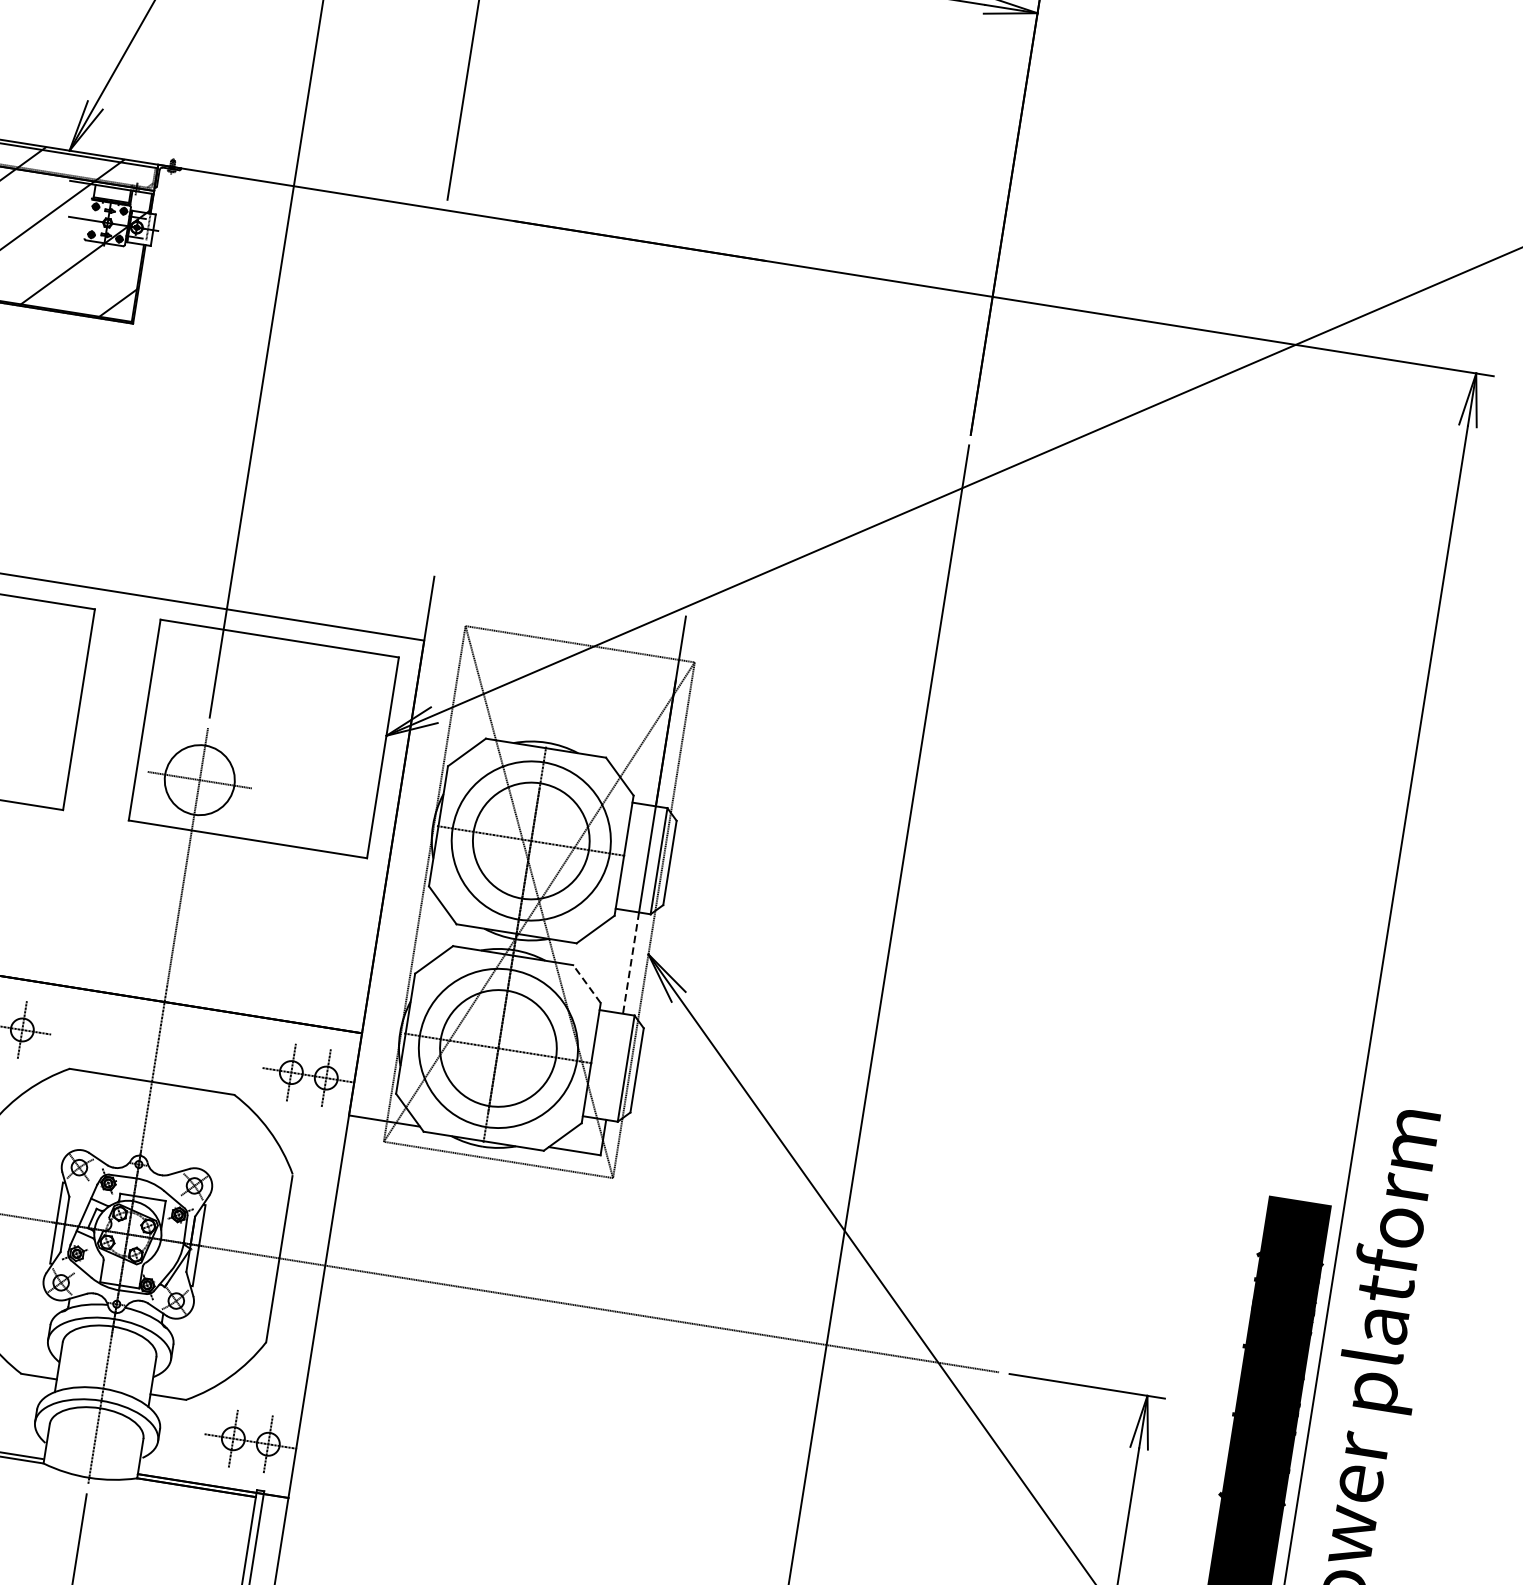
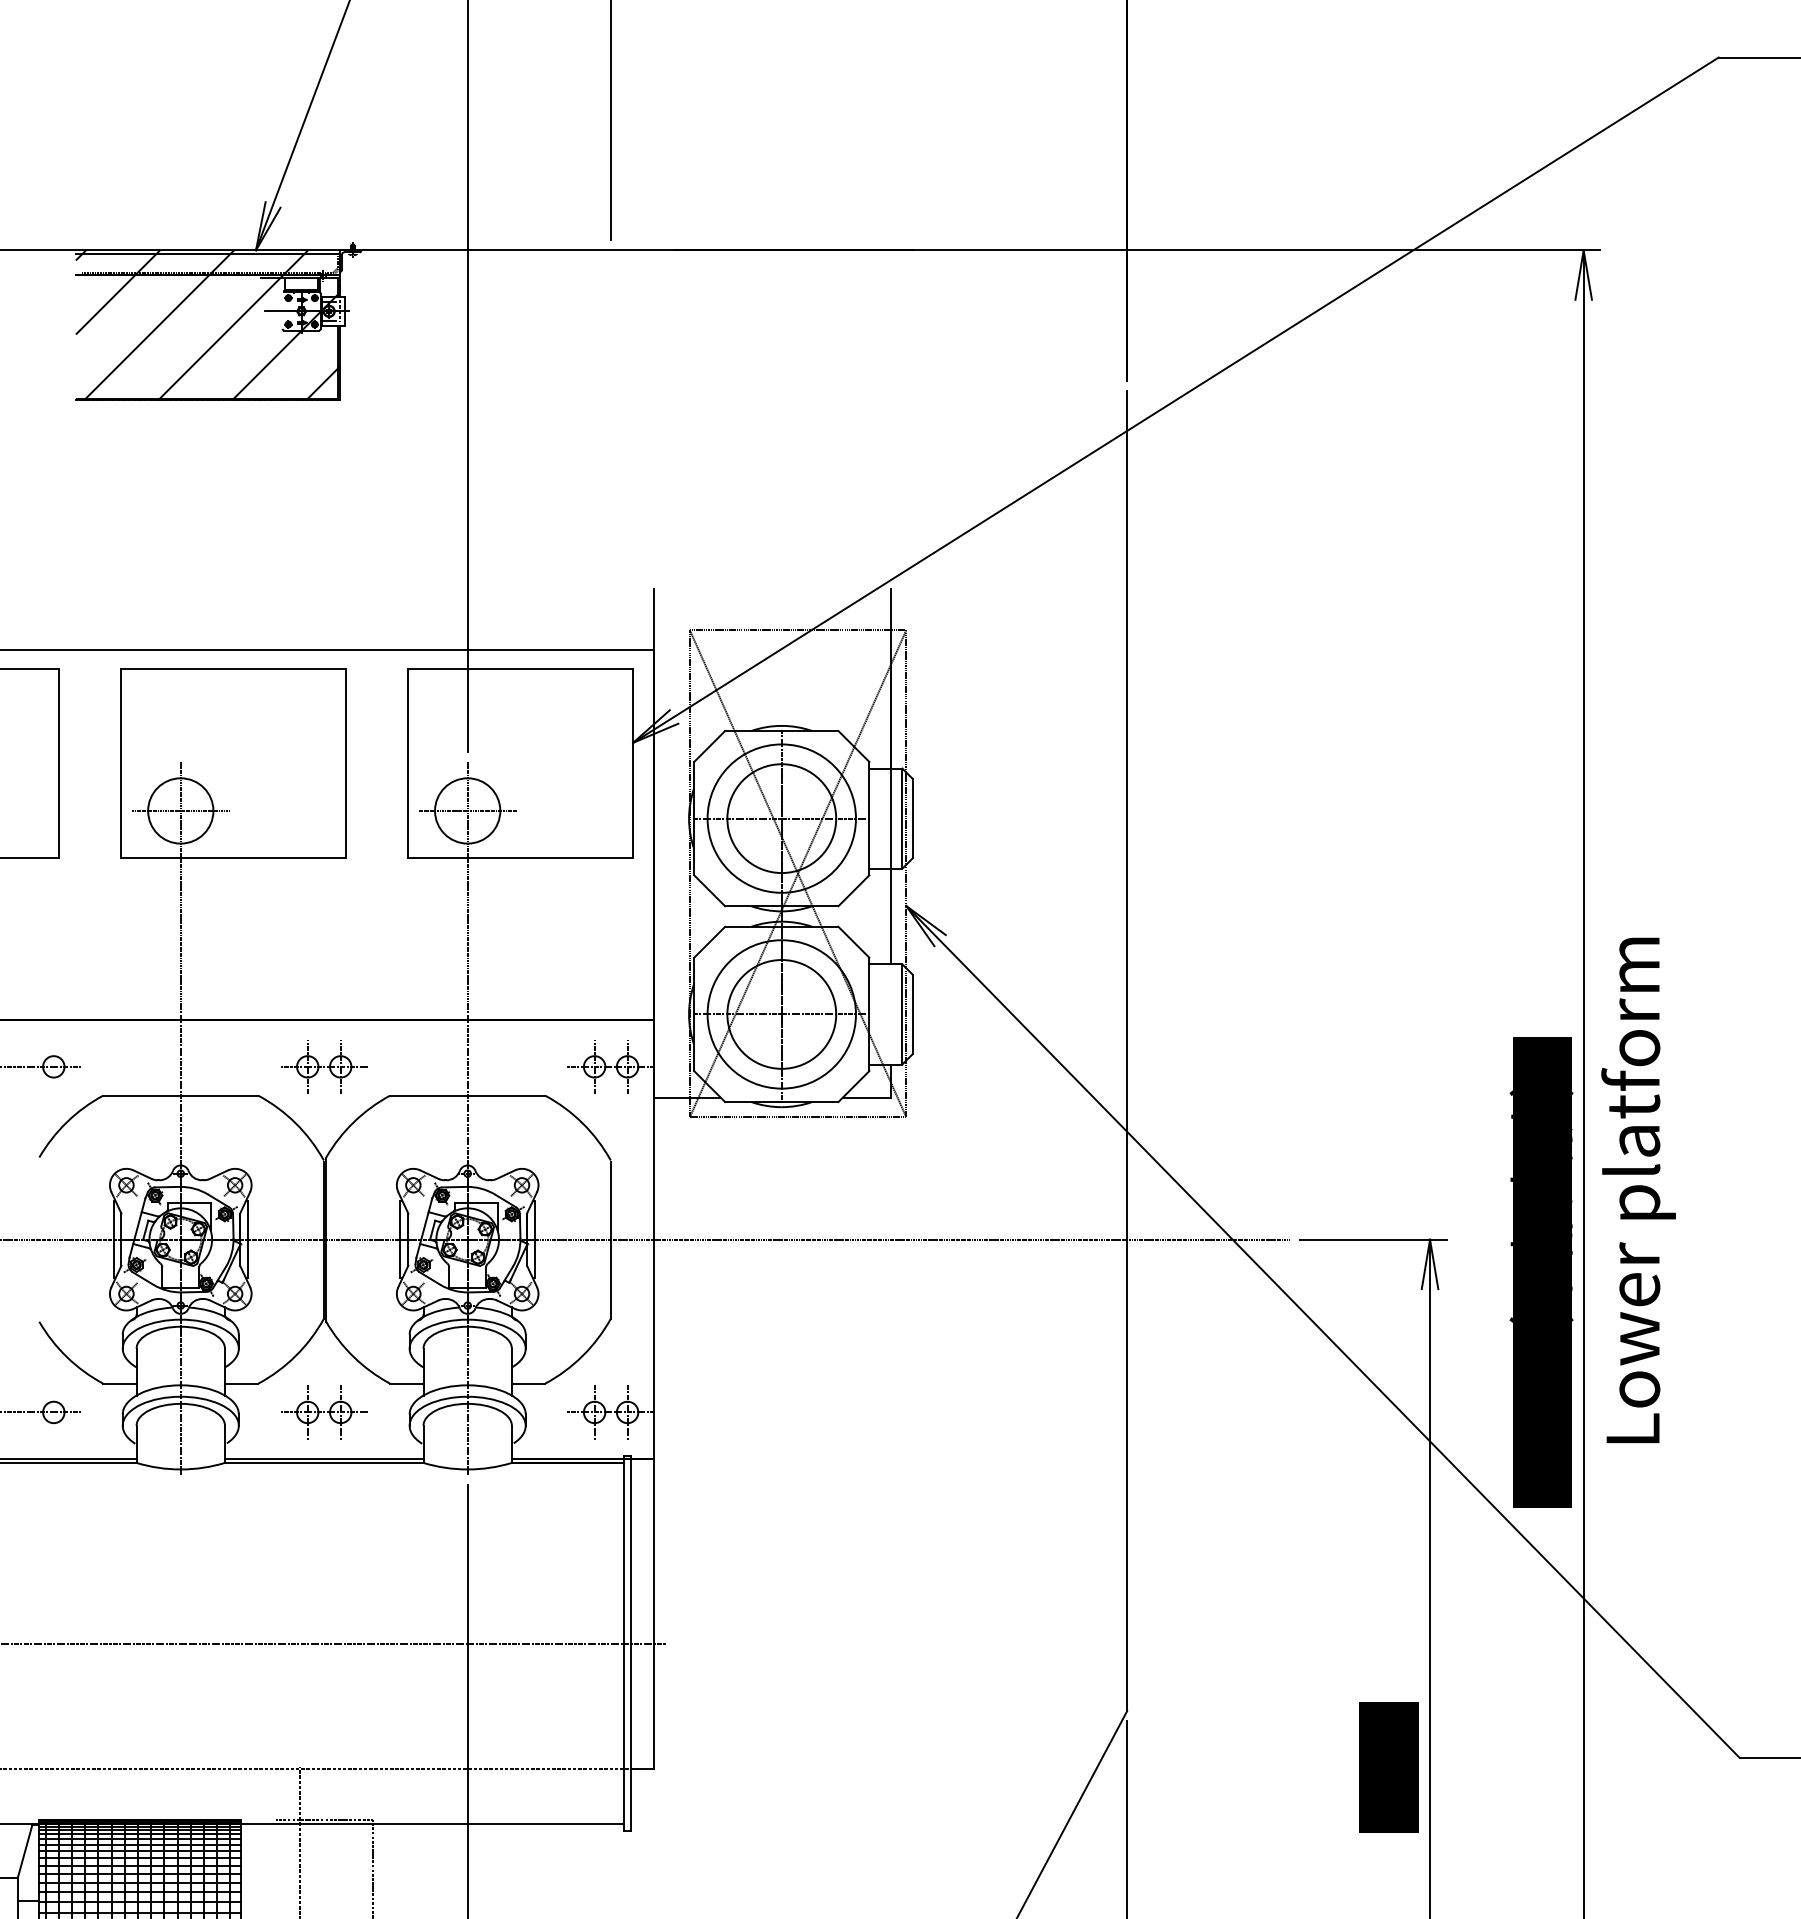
line: (631, 963) -> (891, 916), dashed -> solid
line: (586, 984) -> (853, 942), dashed -> solid

